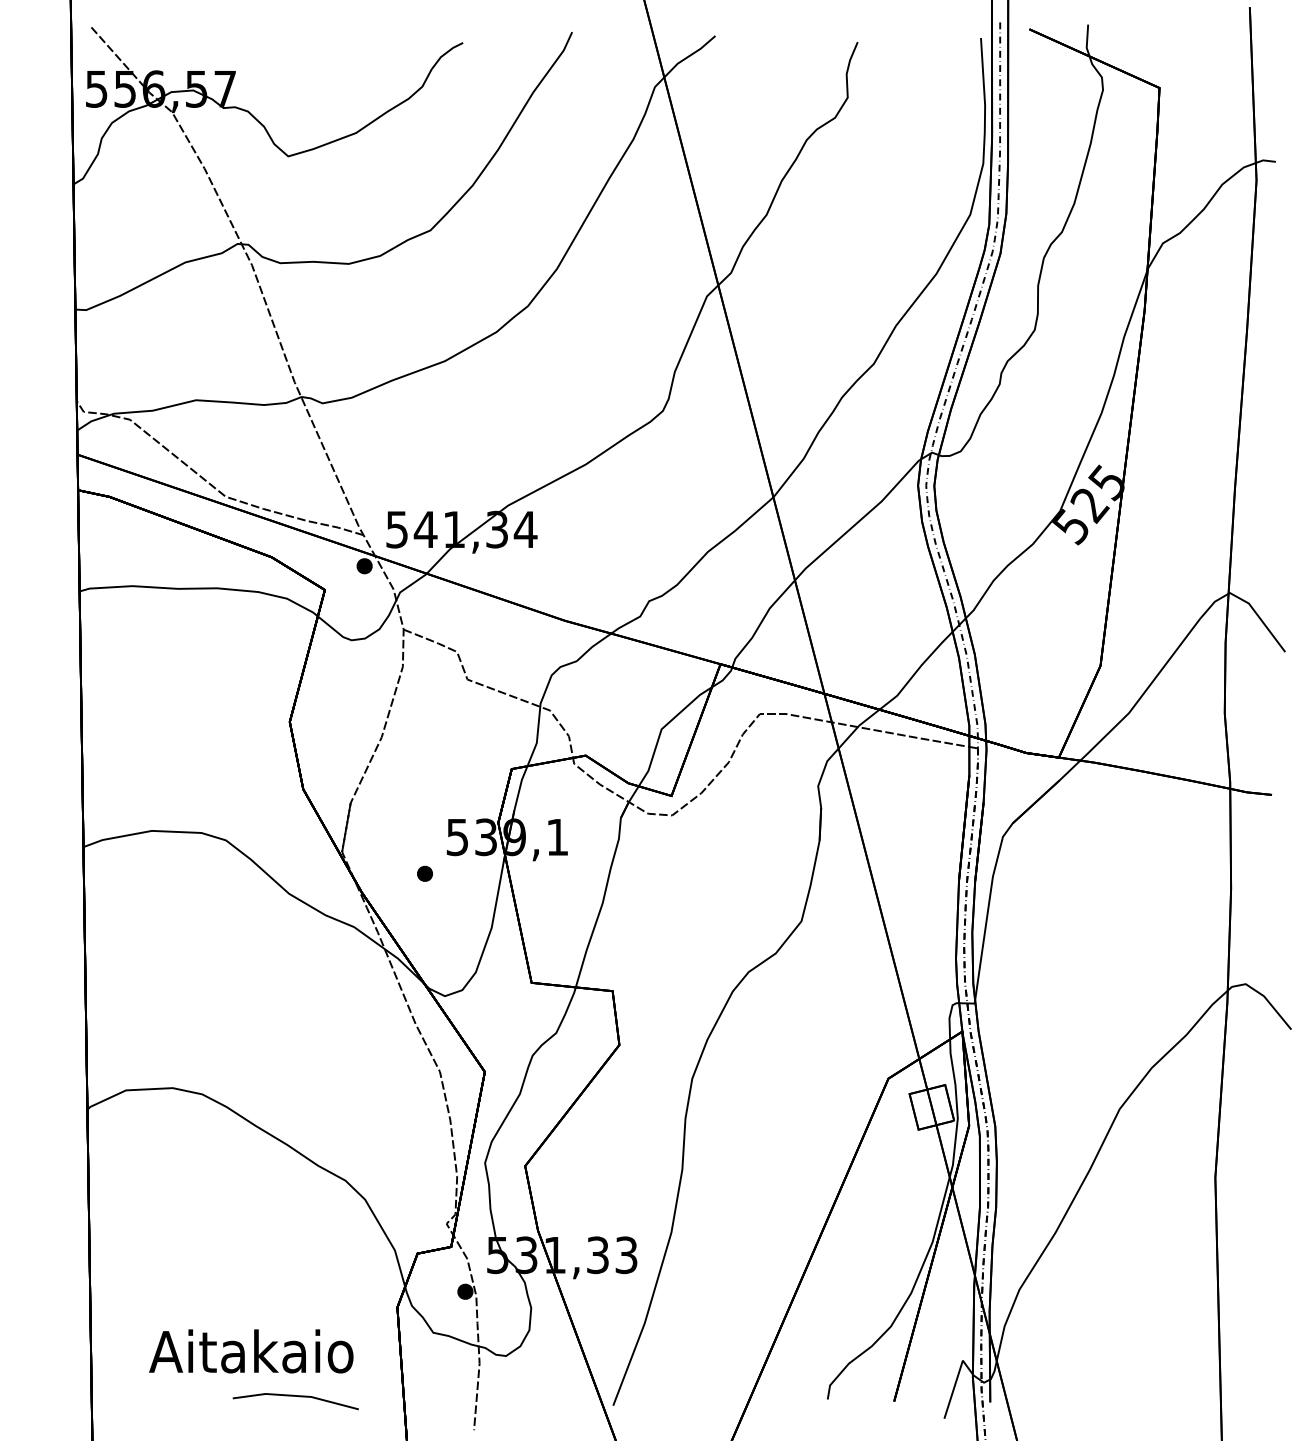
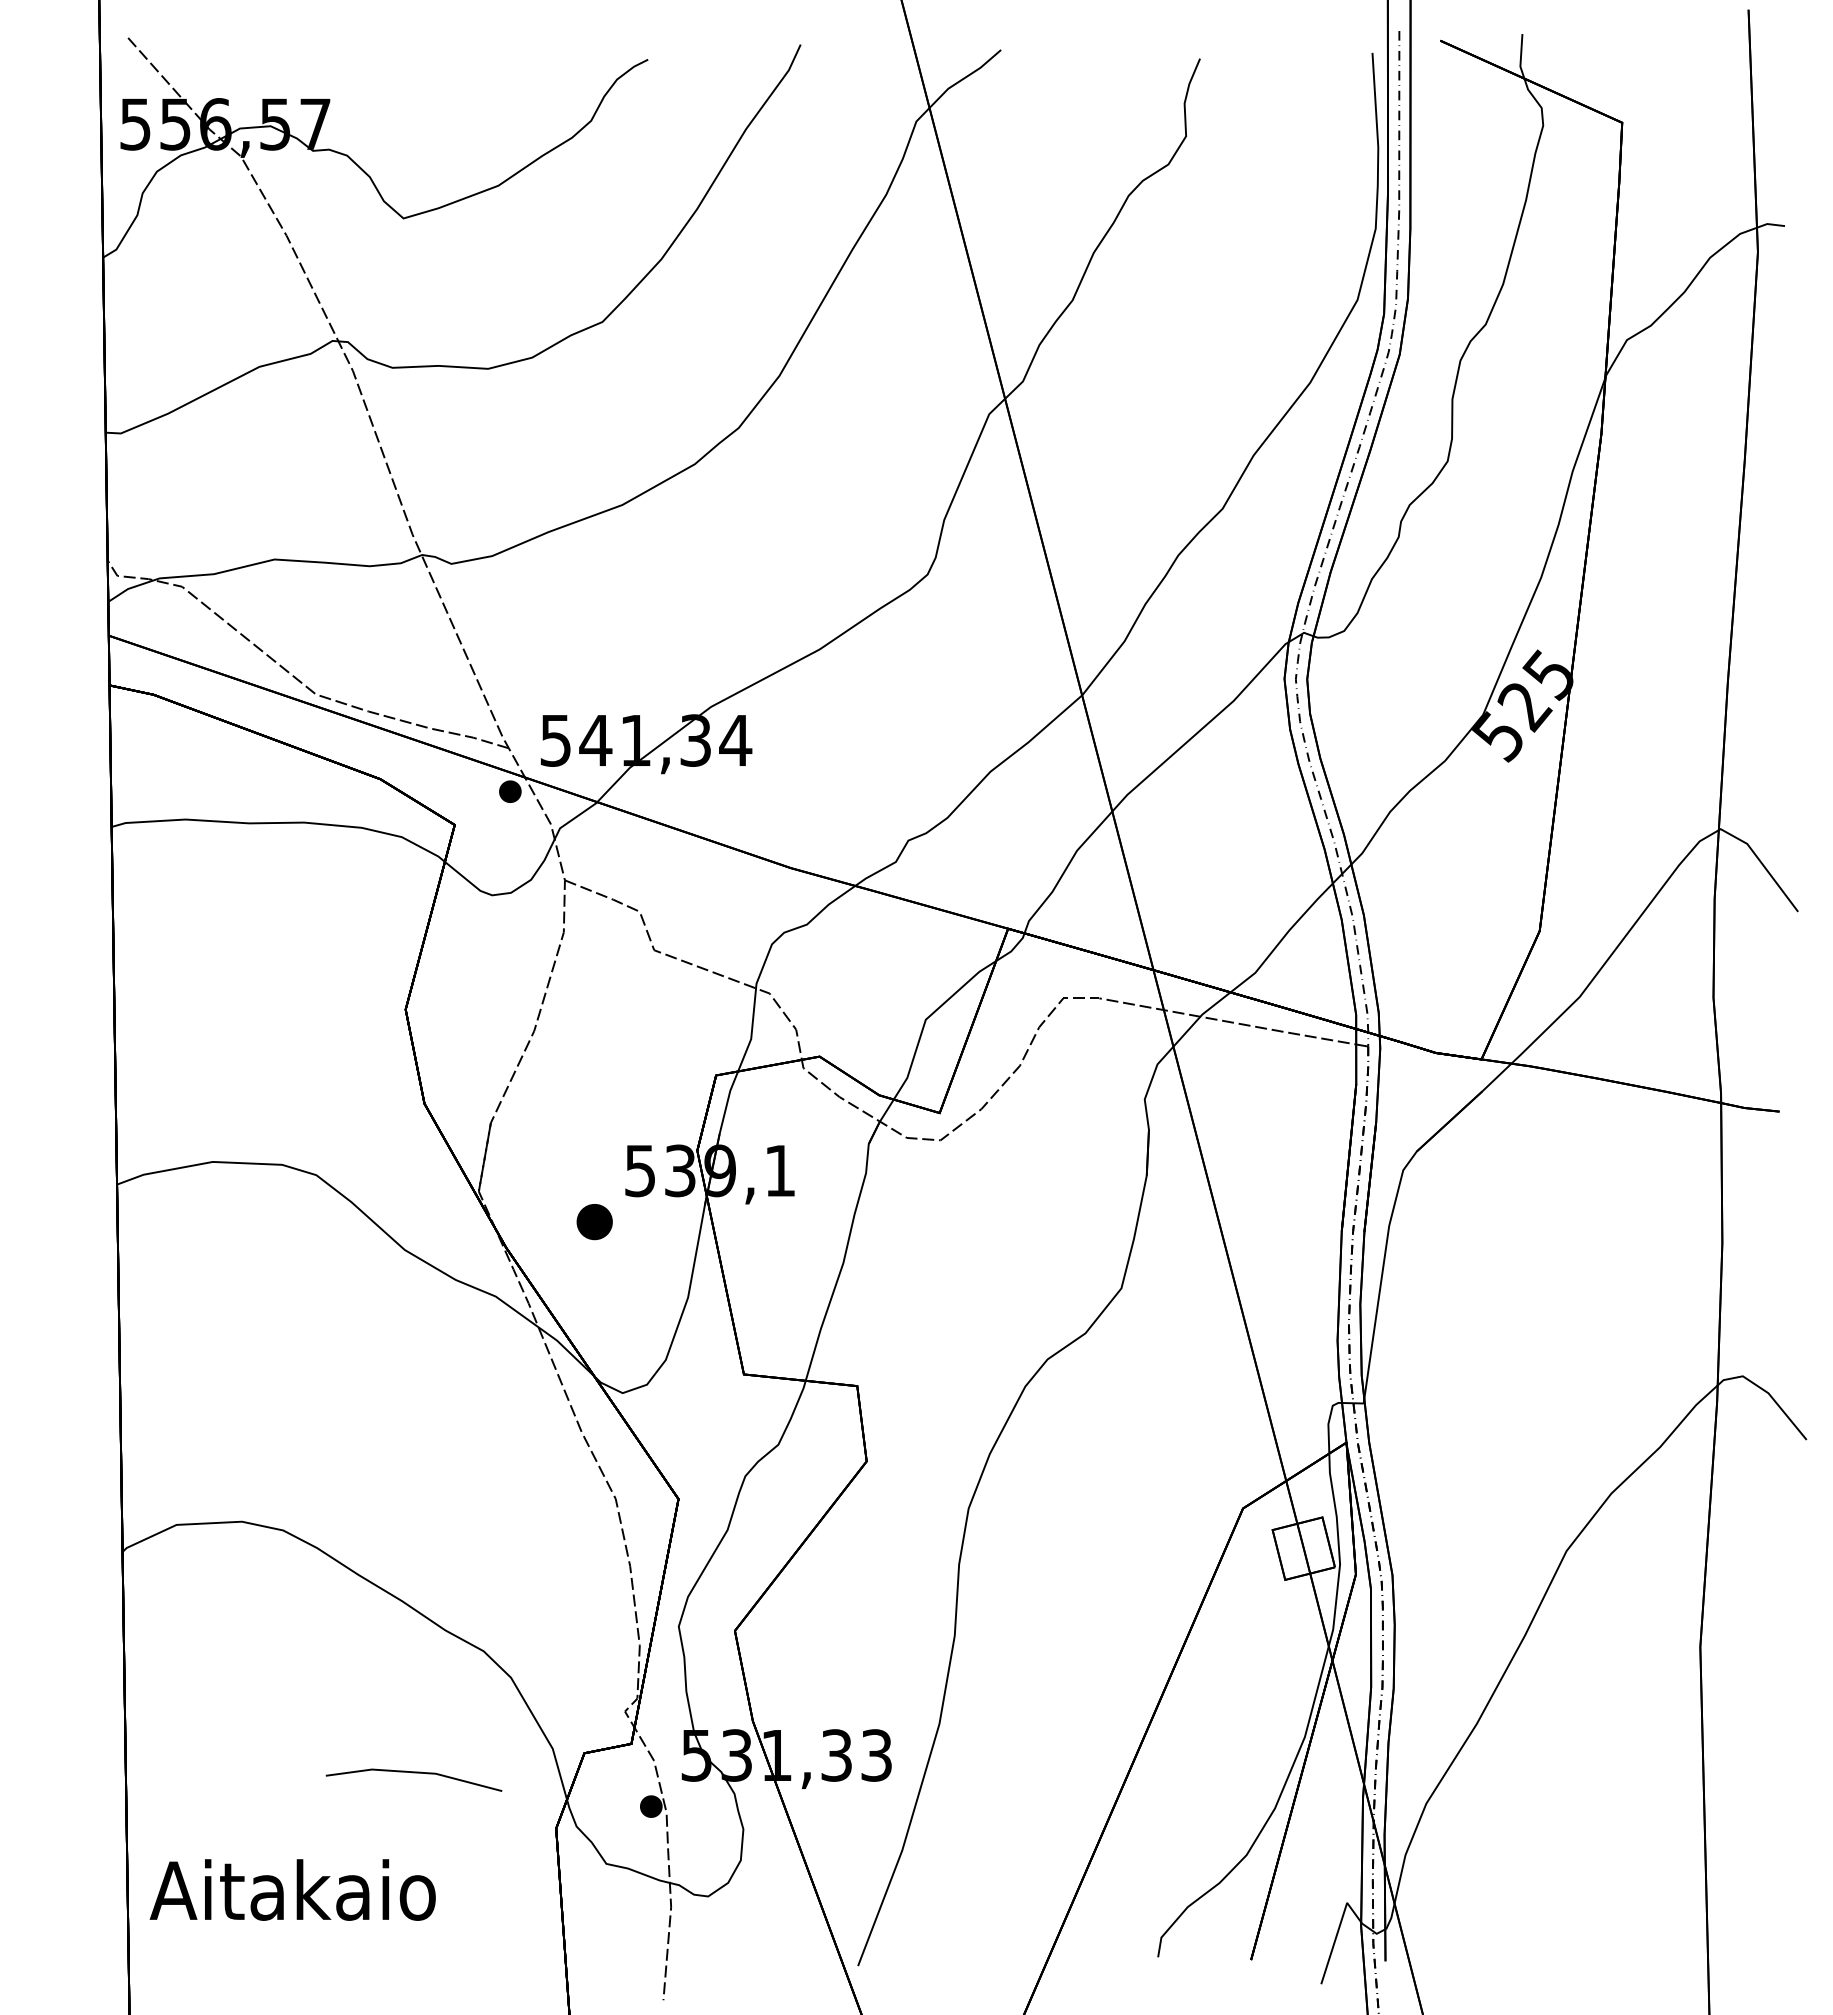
part: (424, 873) -> (594, 1221), size x1.6
text: (251, 1351) -> (292, 1889), moved
line: (295, 1396) -> (413, 1773), moved

